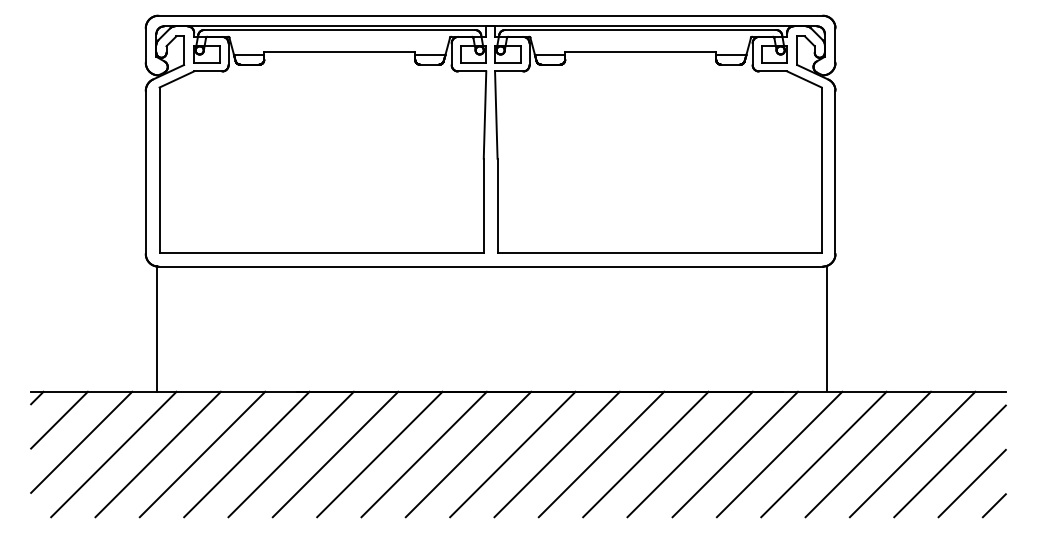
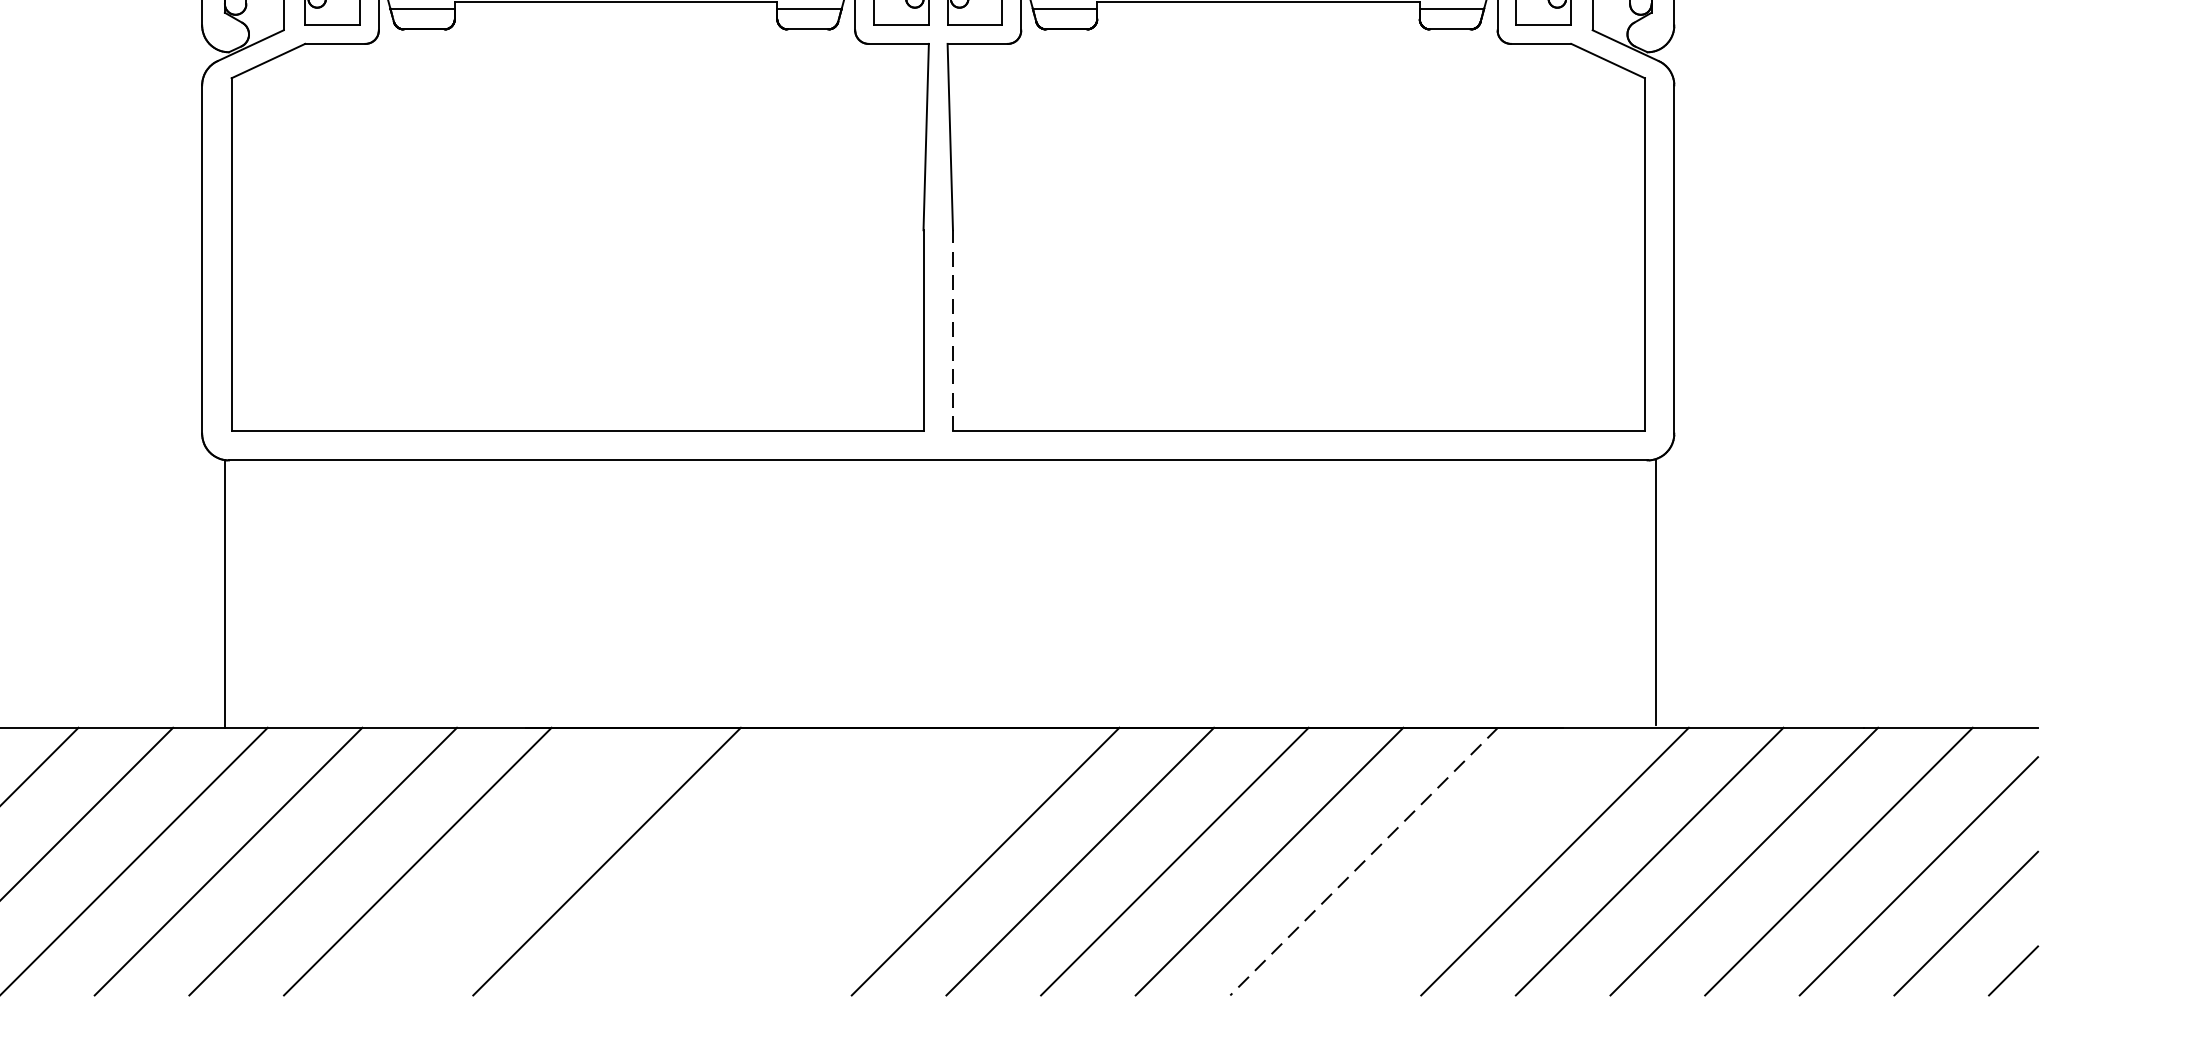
line: (497, 205) -> (952, 330), solid -> dashed
line: (290, 454) -> (510, 861), removed
line: (379, 454) -> (700, 861), removed
line: (423, 454) -> (794, 861), removed
line: (468, 454) -> (890, 861), removed
line: (690, 454) -> (1364, 861), solid -> dashed
line: (734, 454) -> (1458, 861), removed

